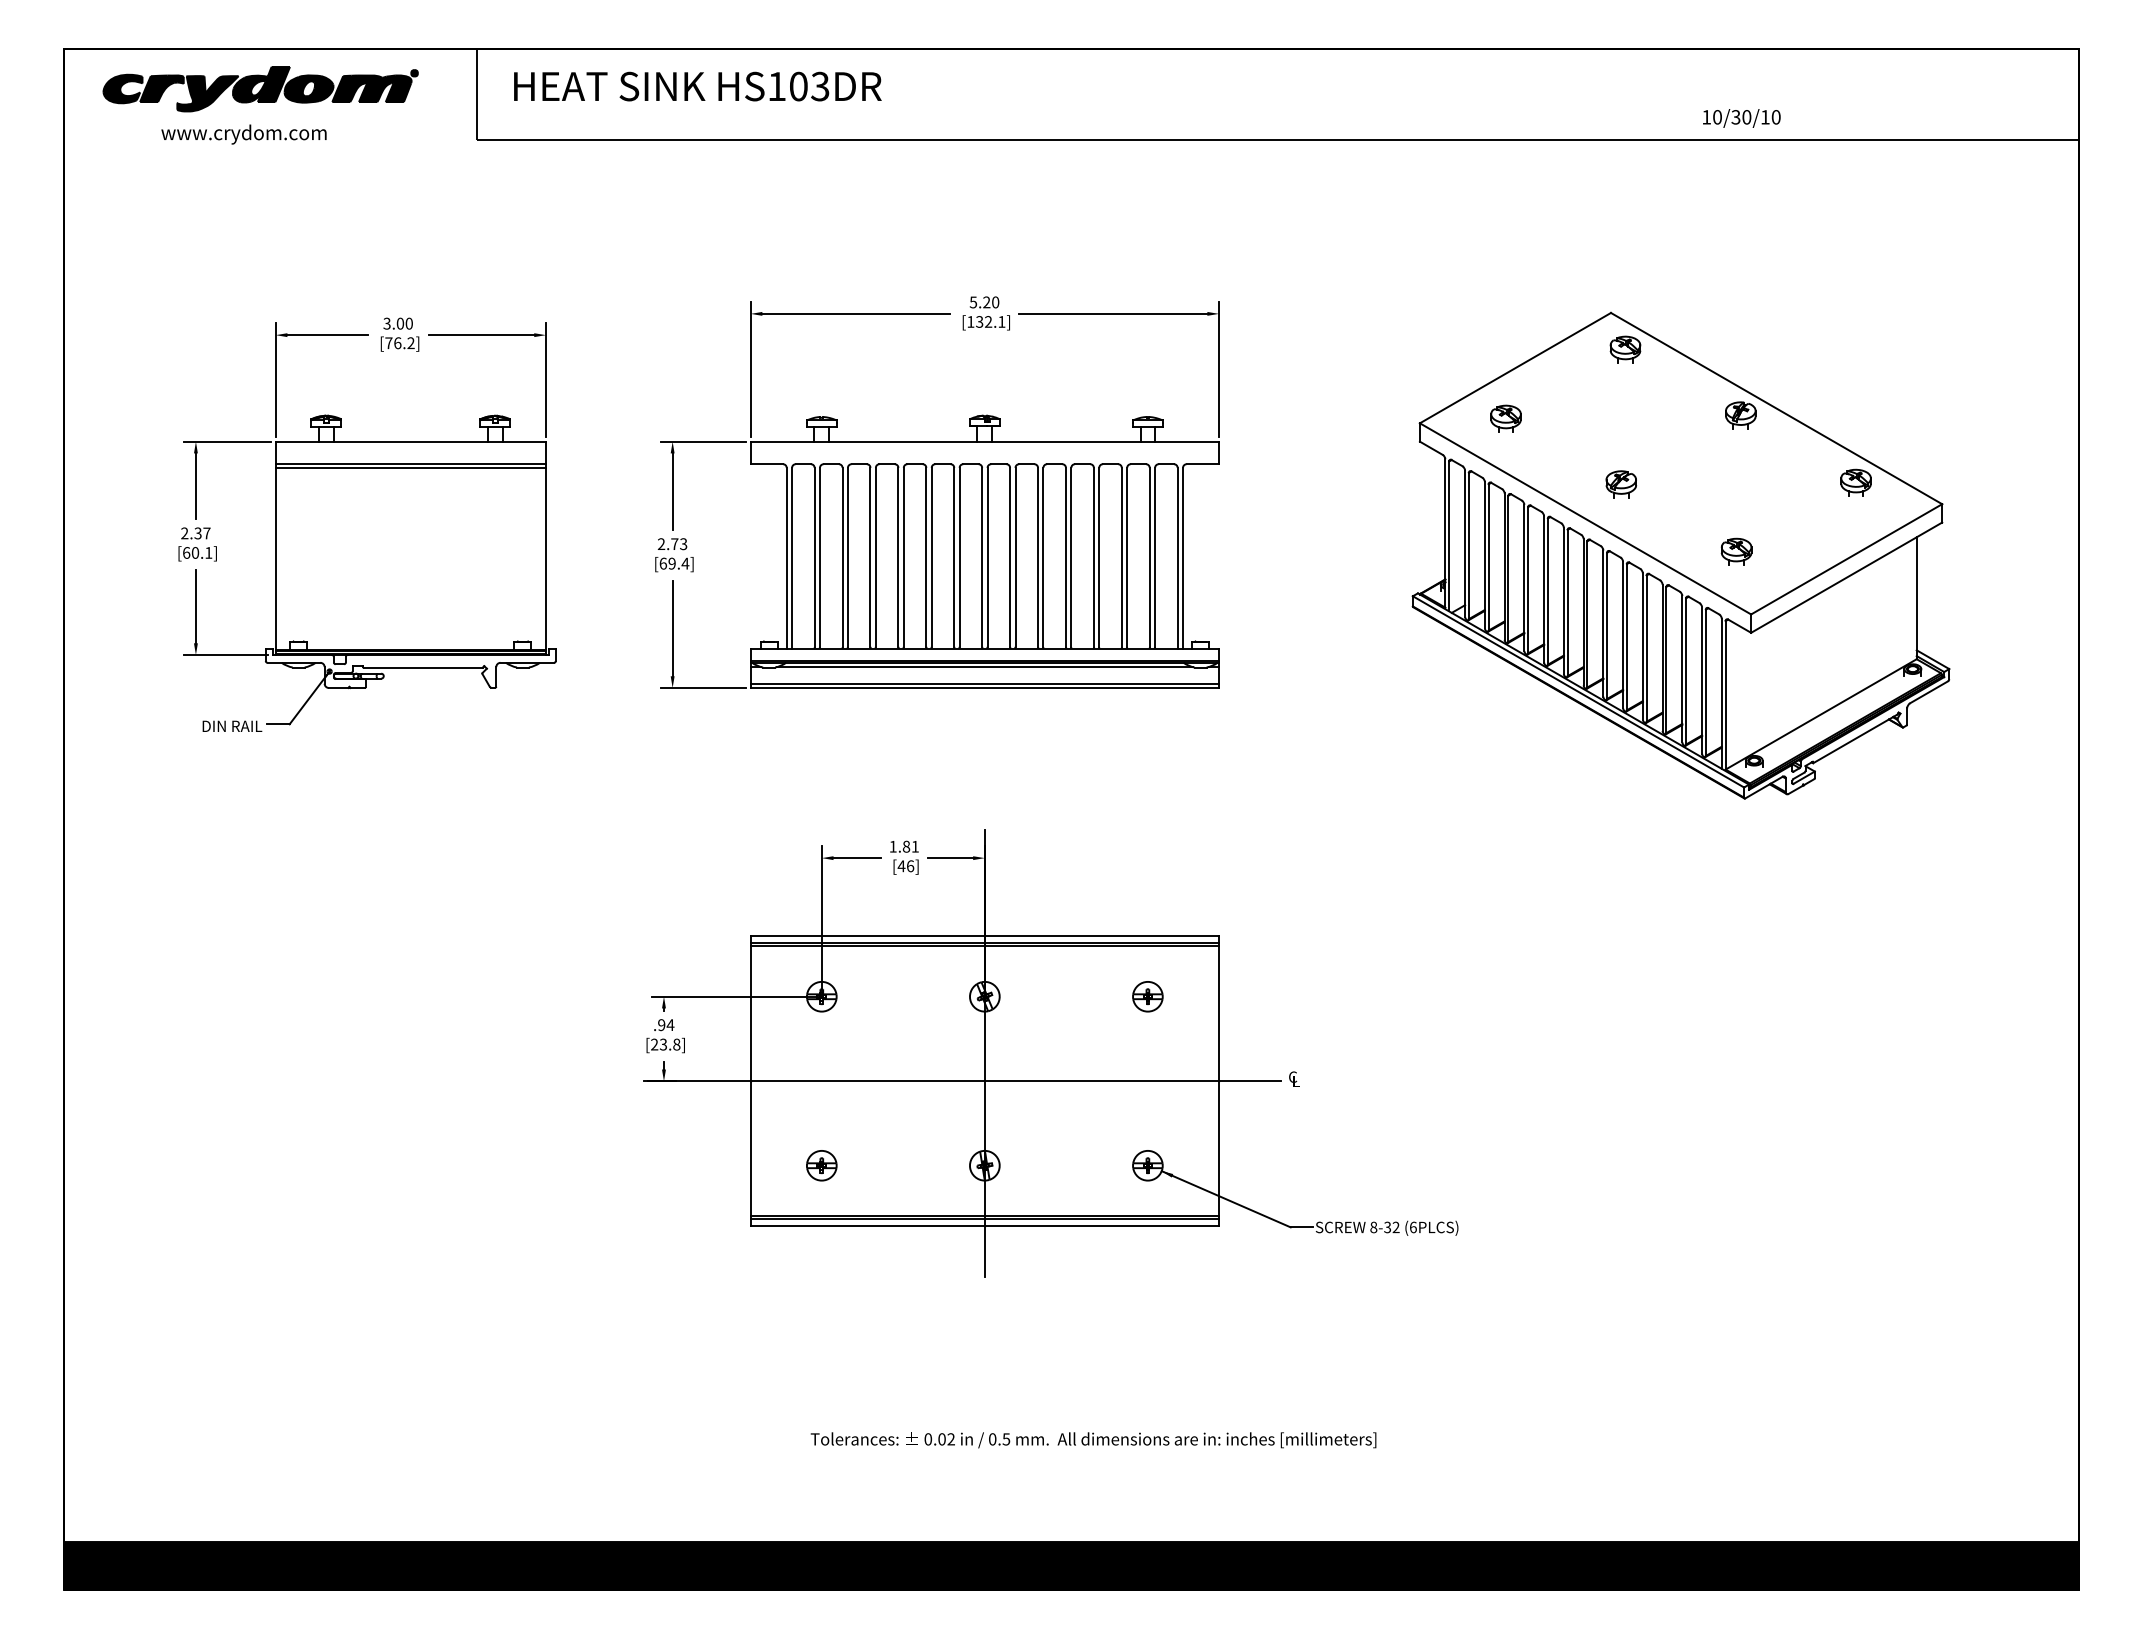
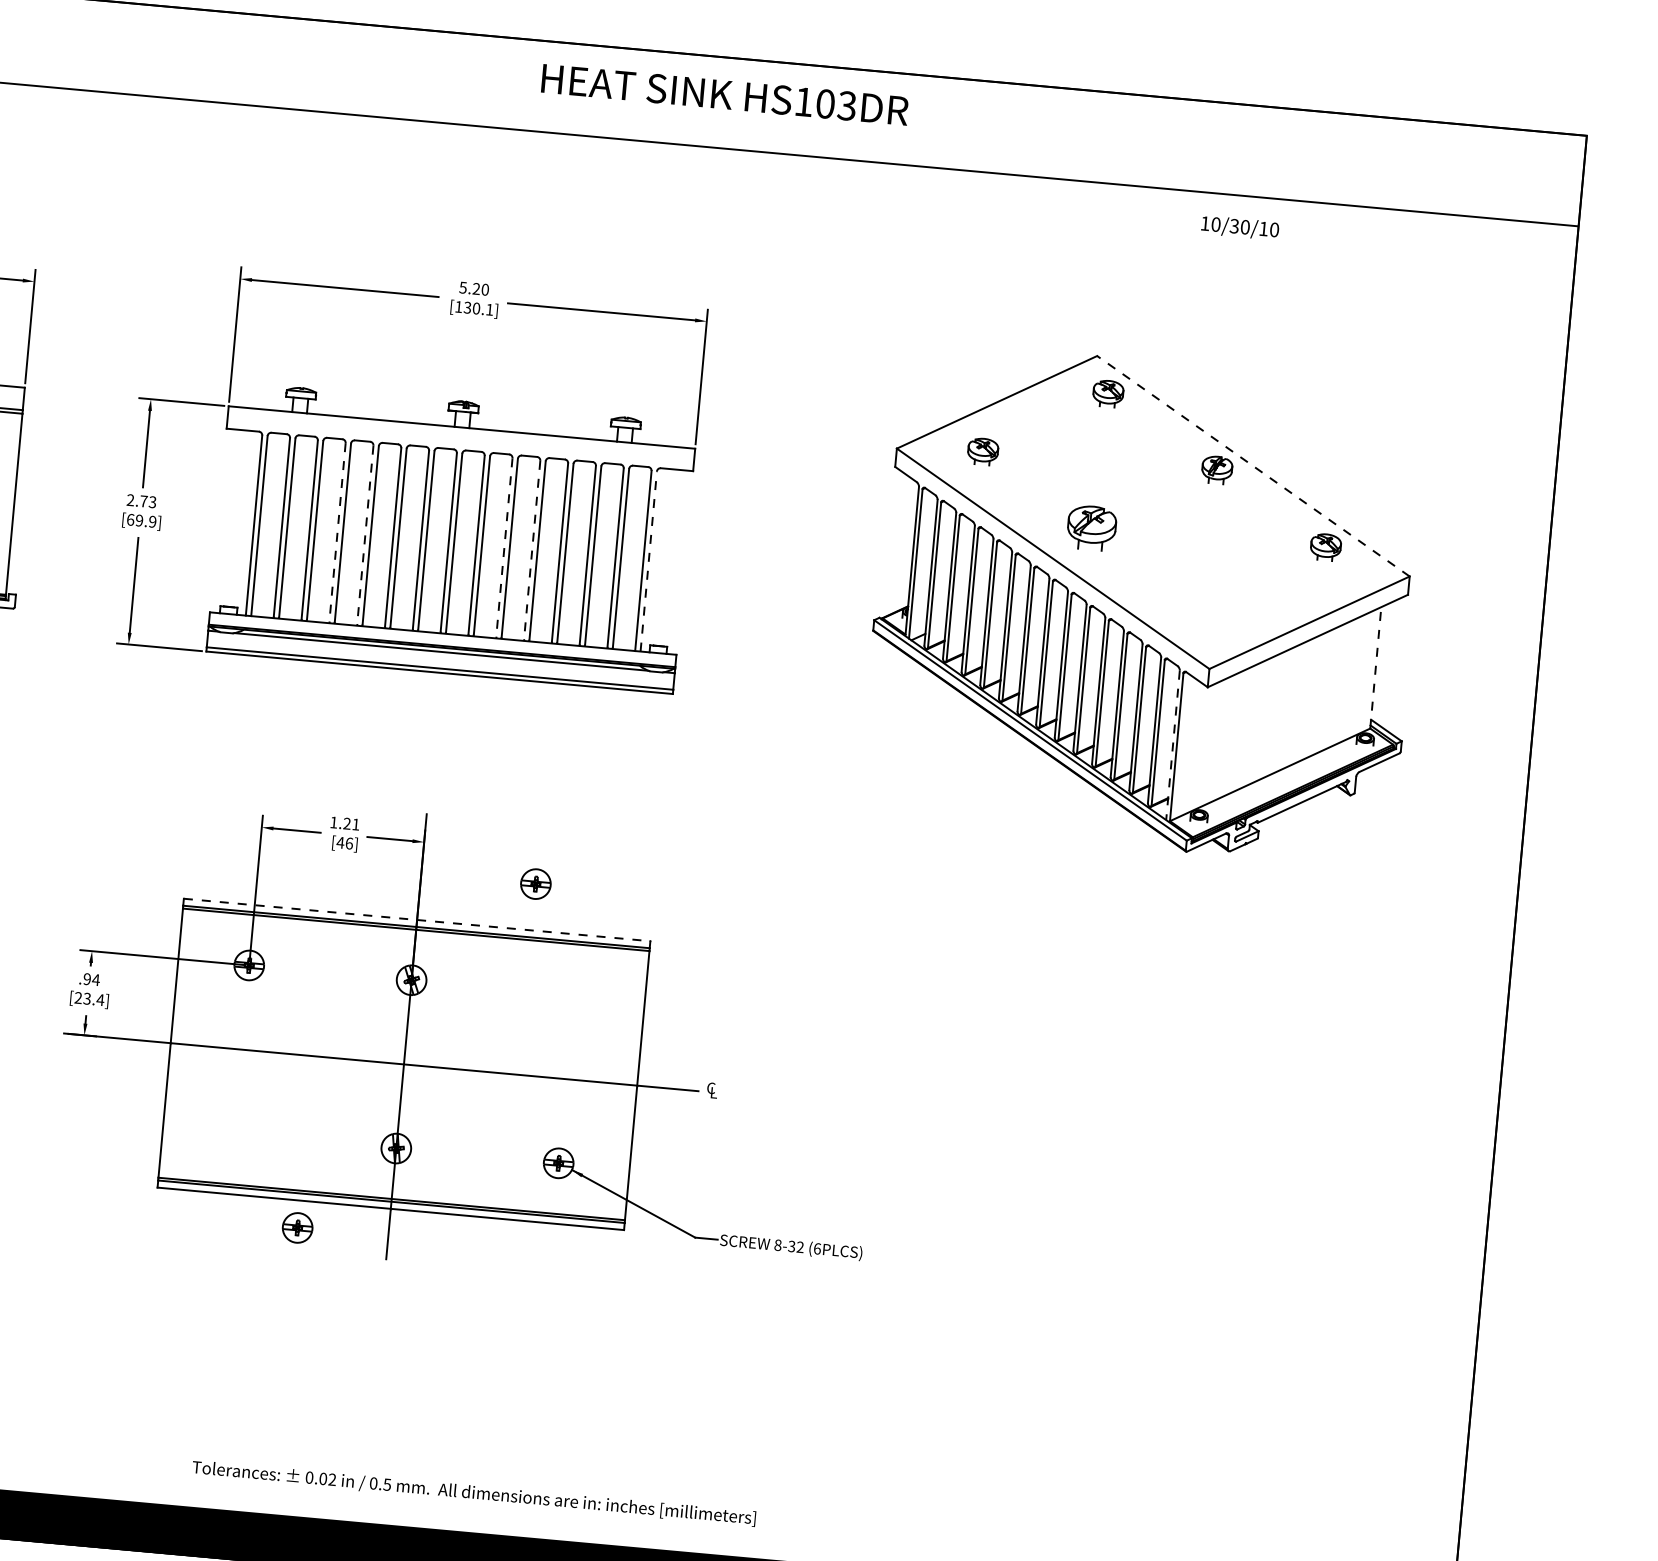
text: (697, 86) -> (724, 94), moved
text: (1741, 118) -> (1239, 227), moved
text: (988, 321) -> (476, 308), [132.1] -> [130.1]
line: (1776, 408) -> (1253, 466), solid -> dashed
part: (1621, 484) -> (1092, 527), size x1.6
part: (1736, 551) -> (1200, 604), removed
line: (870, 557) -> (337, 532), solid -> dashed
line: (898, 557) -> (365, 534), solid -> dashed
line: (1038, 557) -> (504, 547), solid -> dashed
line: (1065, 557) -> (531, 550), solid -> dashed
line: (1183, 557) -> (649, 560), solid -> dashed
text: (685, 563) -> (152, 521), [69.4] -> [69.9]
line: (1916, 598) -> (1375, 668), solid -> dashed
line: (1721, 693) -> (1172, 745), solid -> dashed
text: (906, 846) -> (347, 823), 1.81 -> 1.21
line: (985, 936) -> (417, 920), solid -> dashed
part: (1147, 996) -> (535, 883), moved
text: (676, 1044) -> (100, 999), [23.8] -> [23.4]
part: (821, 1165) -> (297, 1227), moved
text: (1093, 1440) -> (474, 1493), moved

